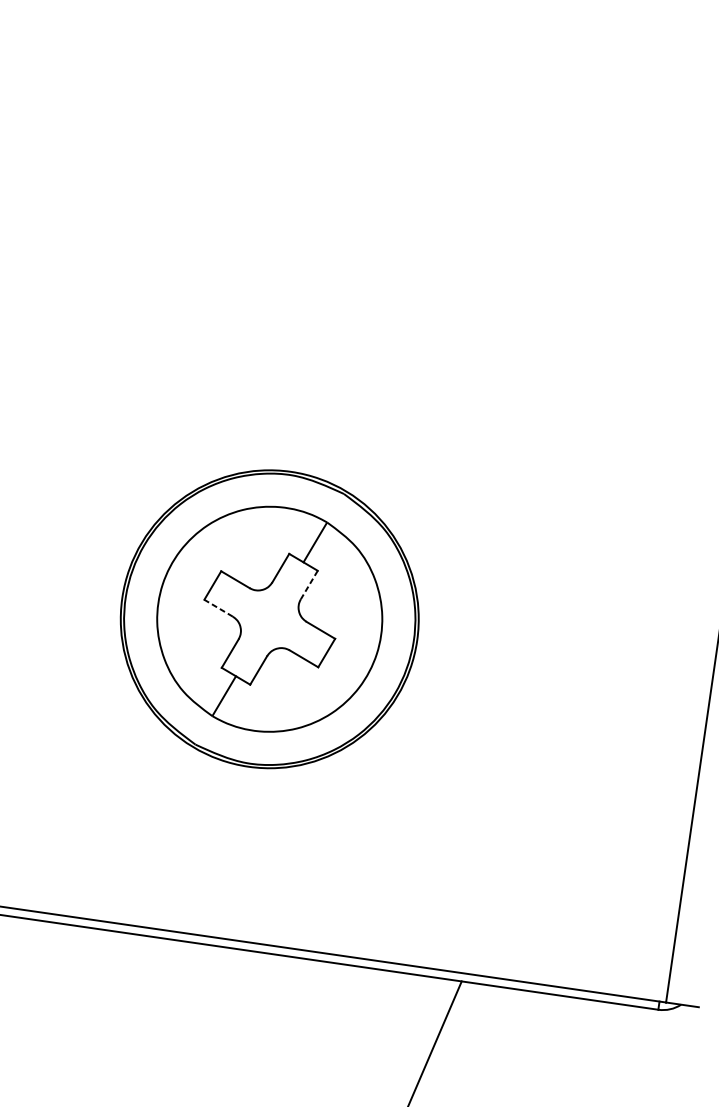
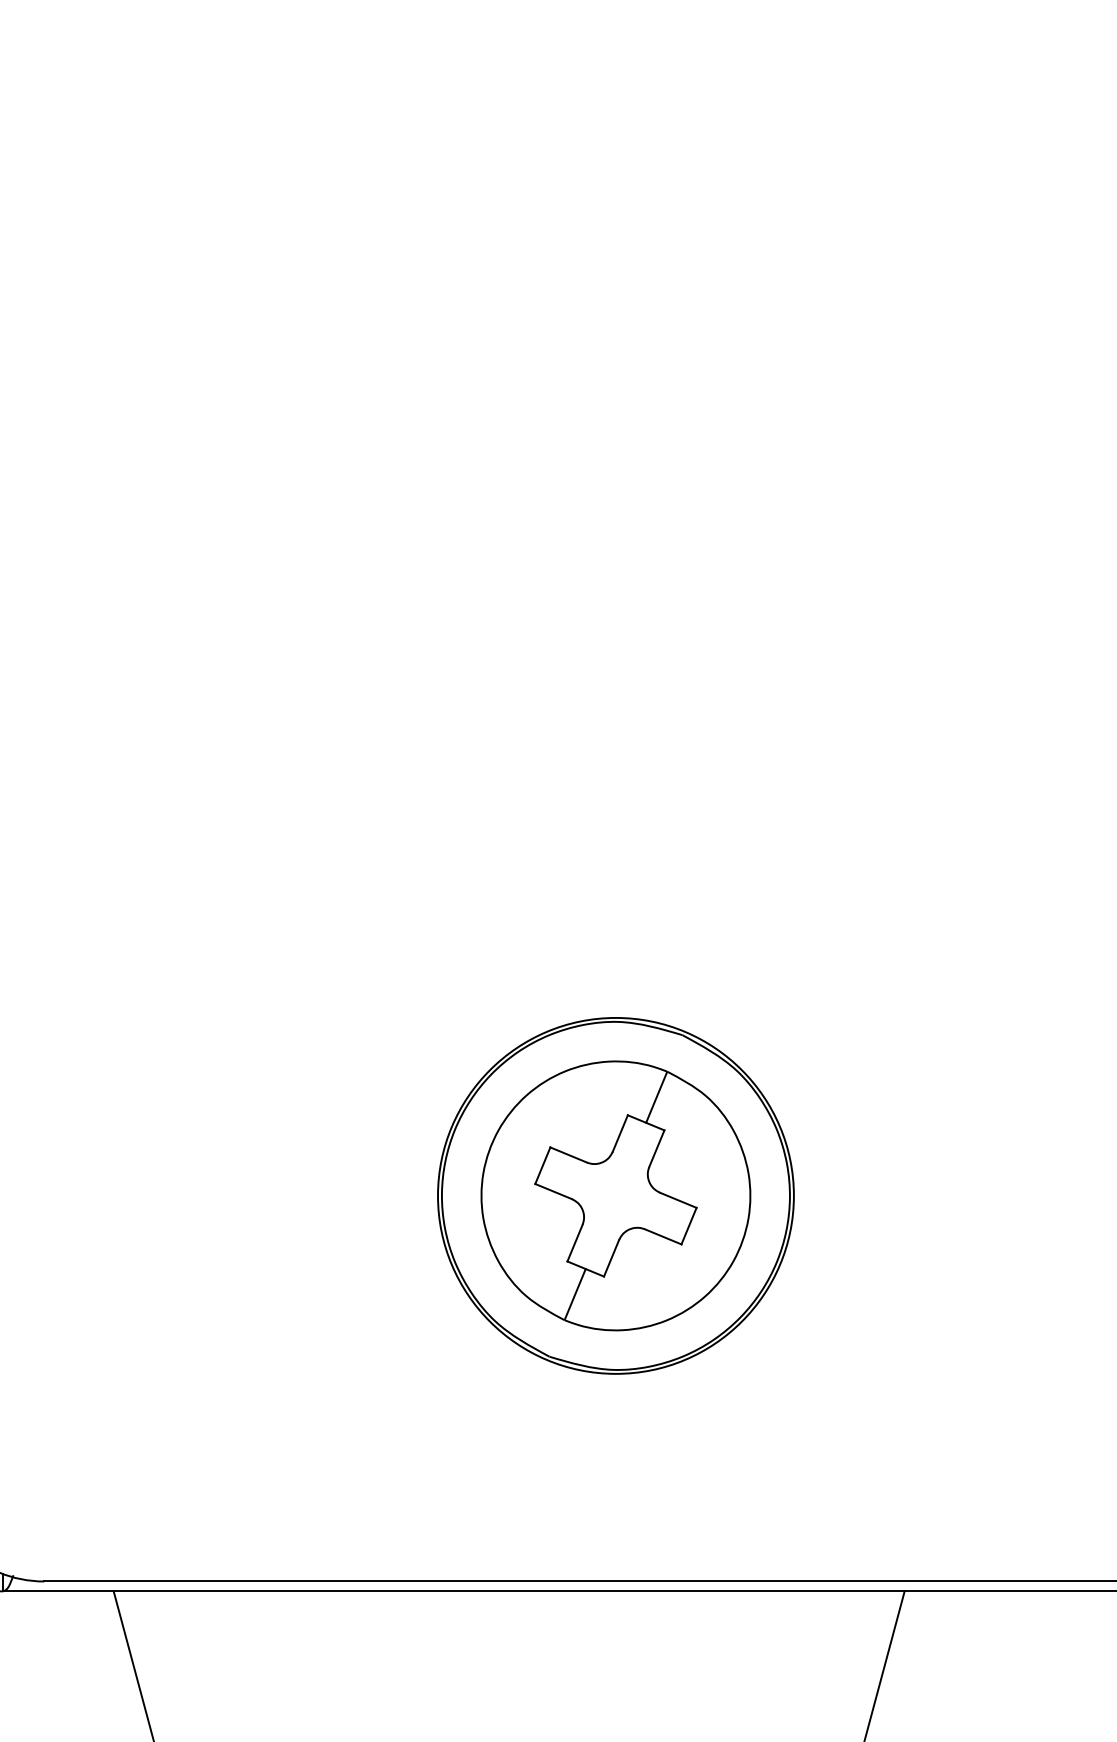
line: (309, 584) -> (656, 1148), dashed -> solid
line: (218, 608) -> (553, 1191), dashed -> solid

